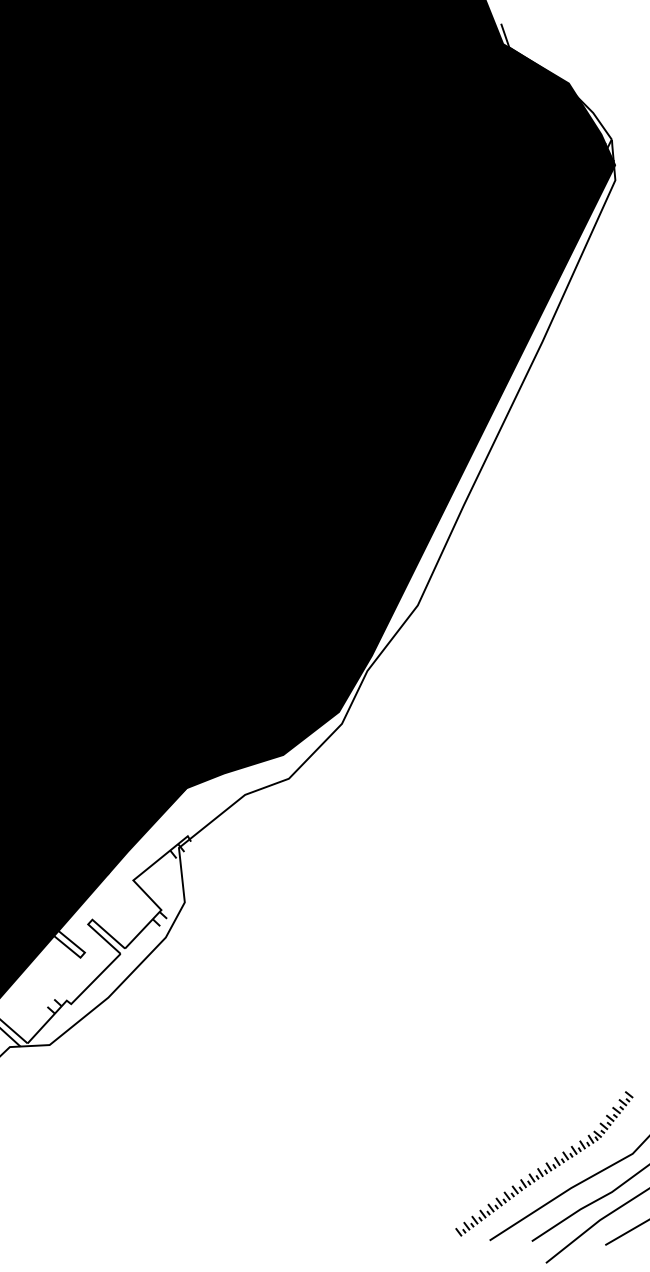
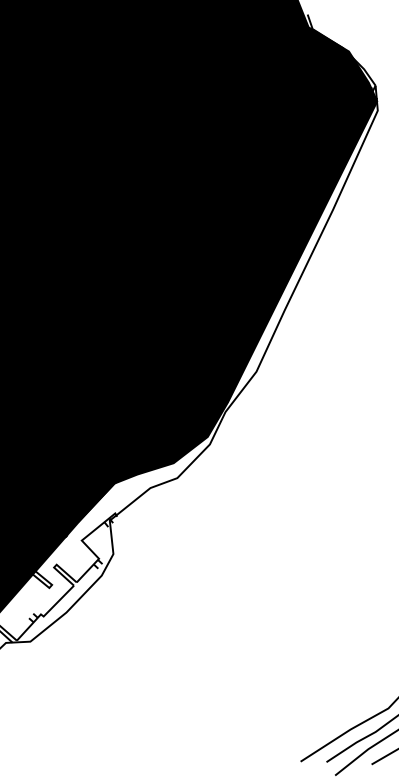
part: (543, 1163) -> (333, 714), removed

